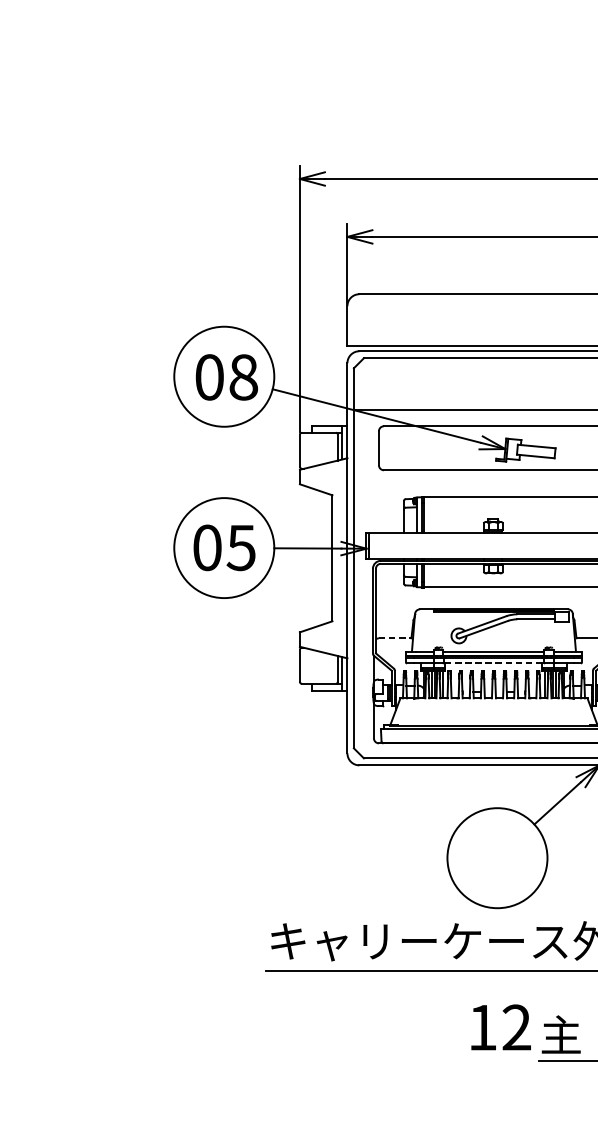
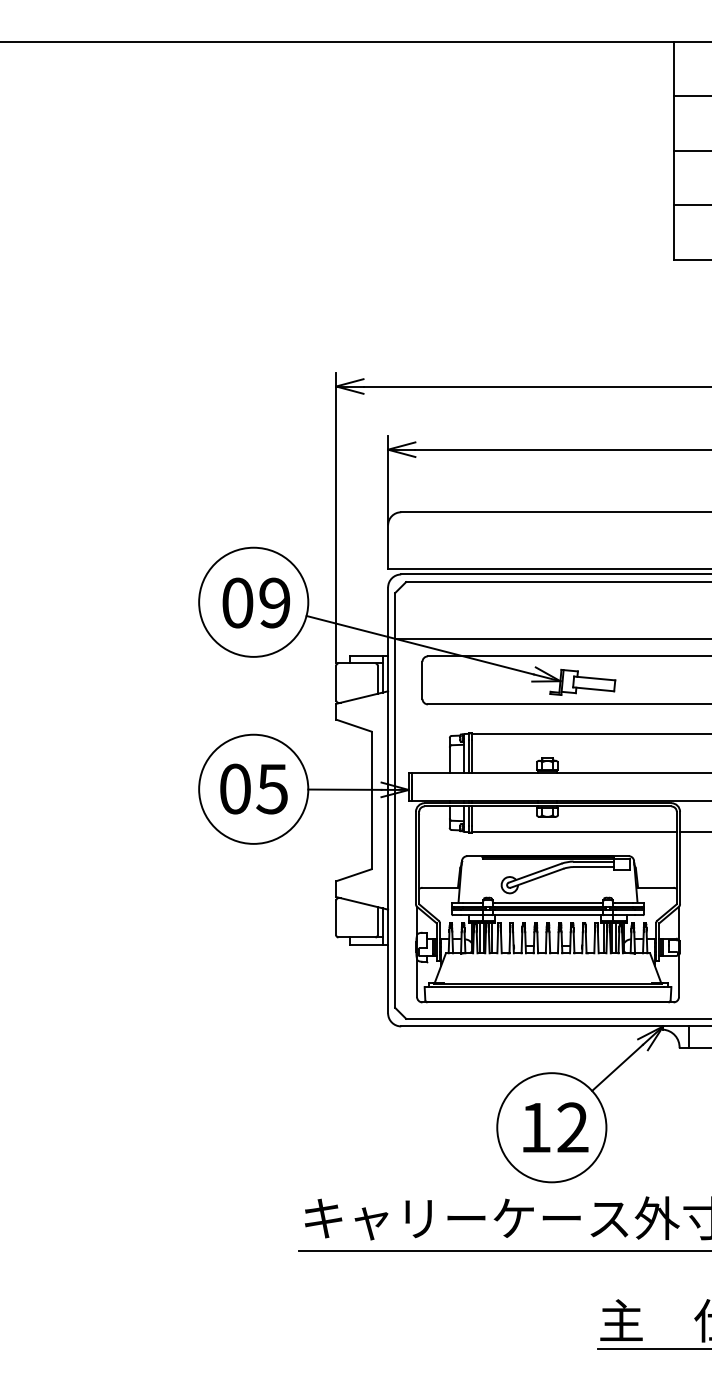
text: (243, 376) -> (274, 602), 08 -> 09
line: (395, 638) -> (440, 887), dashed -> solid
line: (494, 663) -> (548, 915), dashed -> solid
text: (500, 1027) -> (555, 1127), moved

